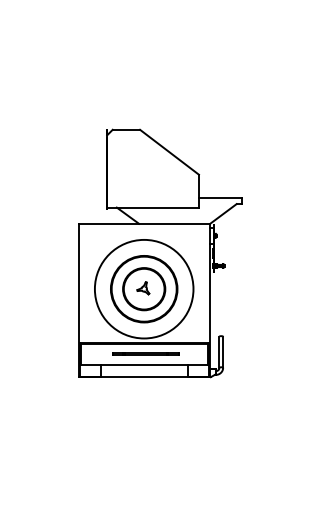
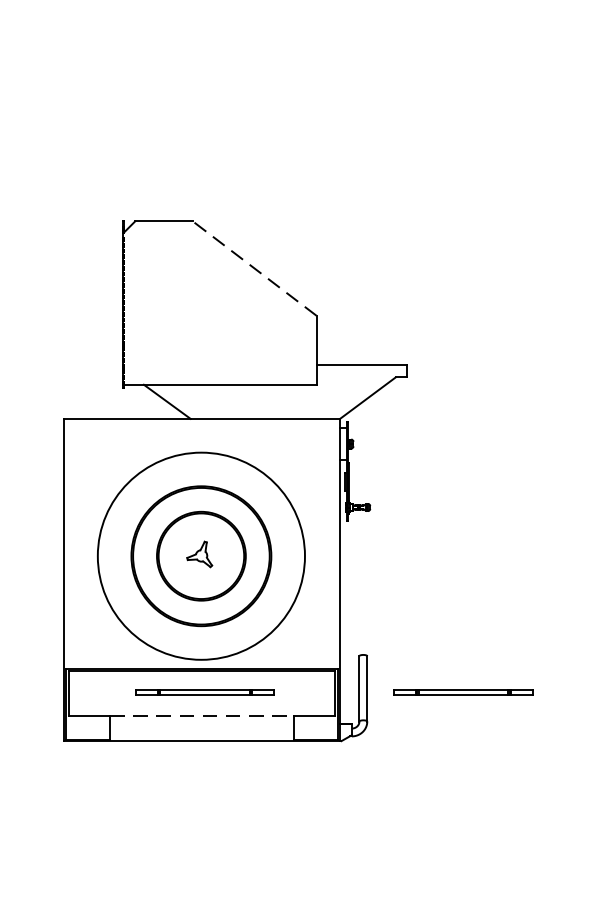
line: (169, 151) -> (254, 266), solid -> dashed
line: (268, 353) -> (462, 691), added
line: (144, 365) -> (202, 716), solid -> dashed

